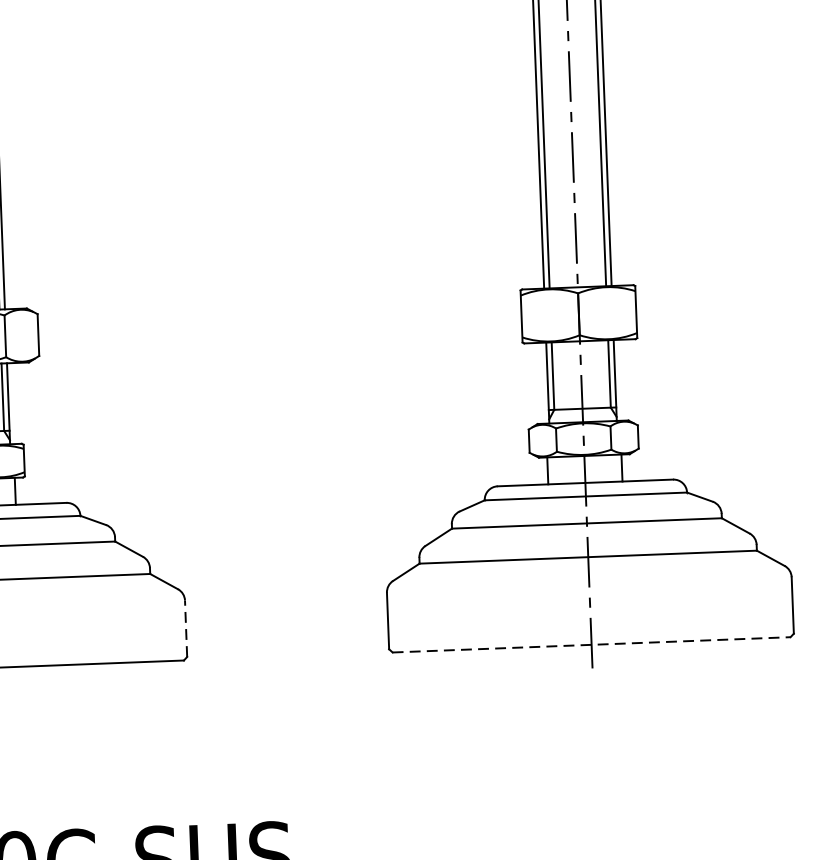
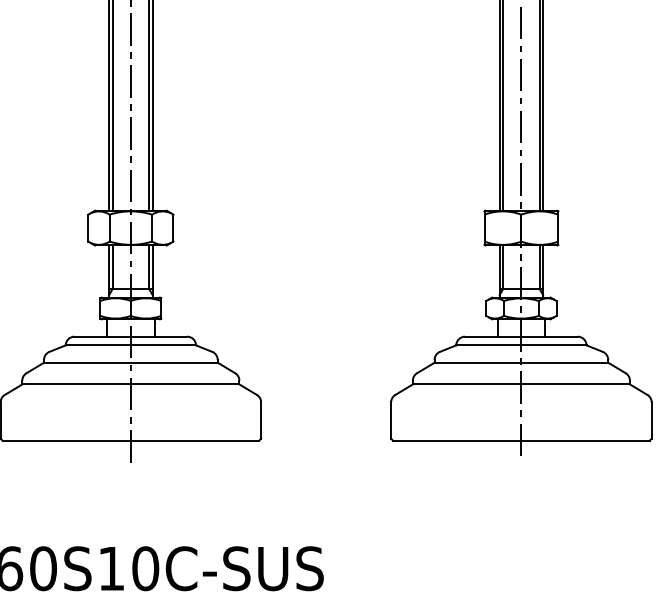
line: (186, 628) -> (261, 420), dashed -> solid
line: (591, 644) -> (521, 440), dashed -> solid

